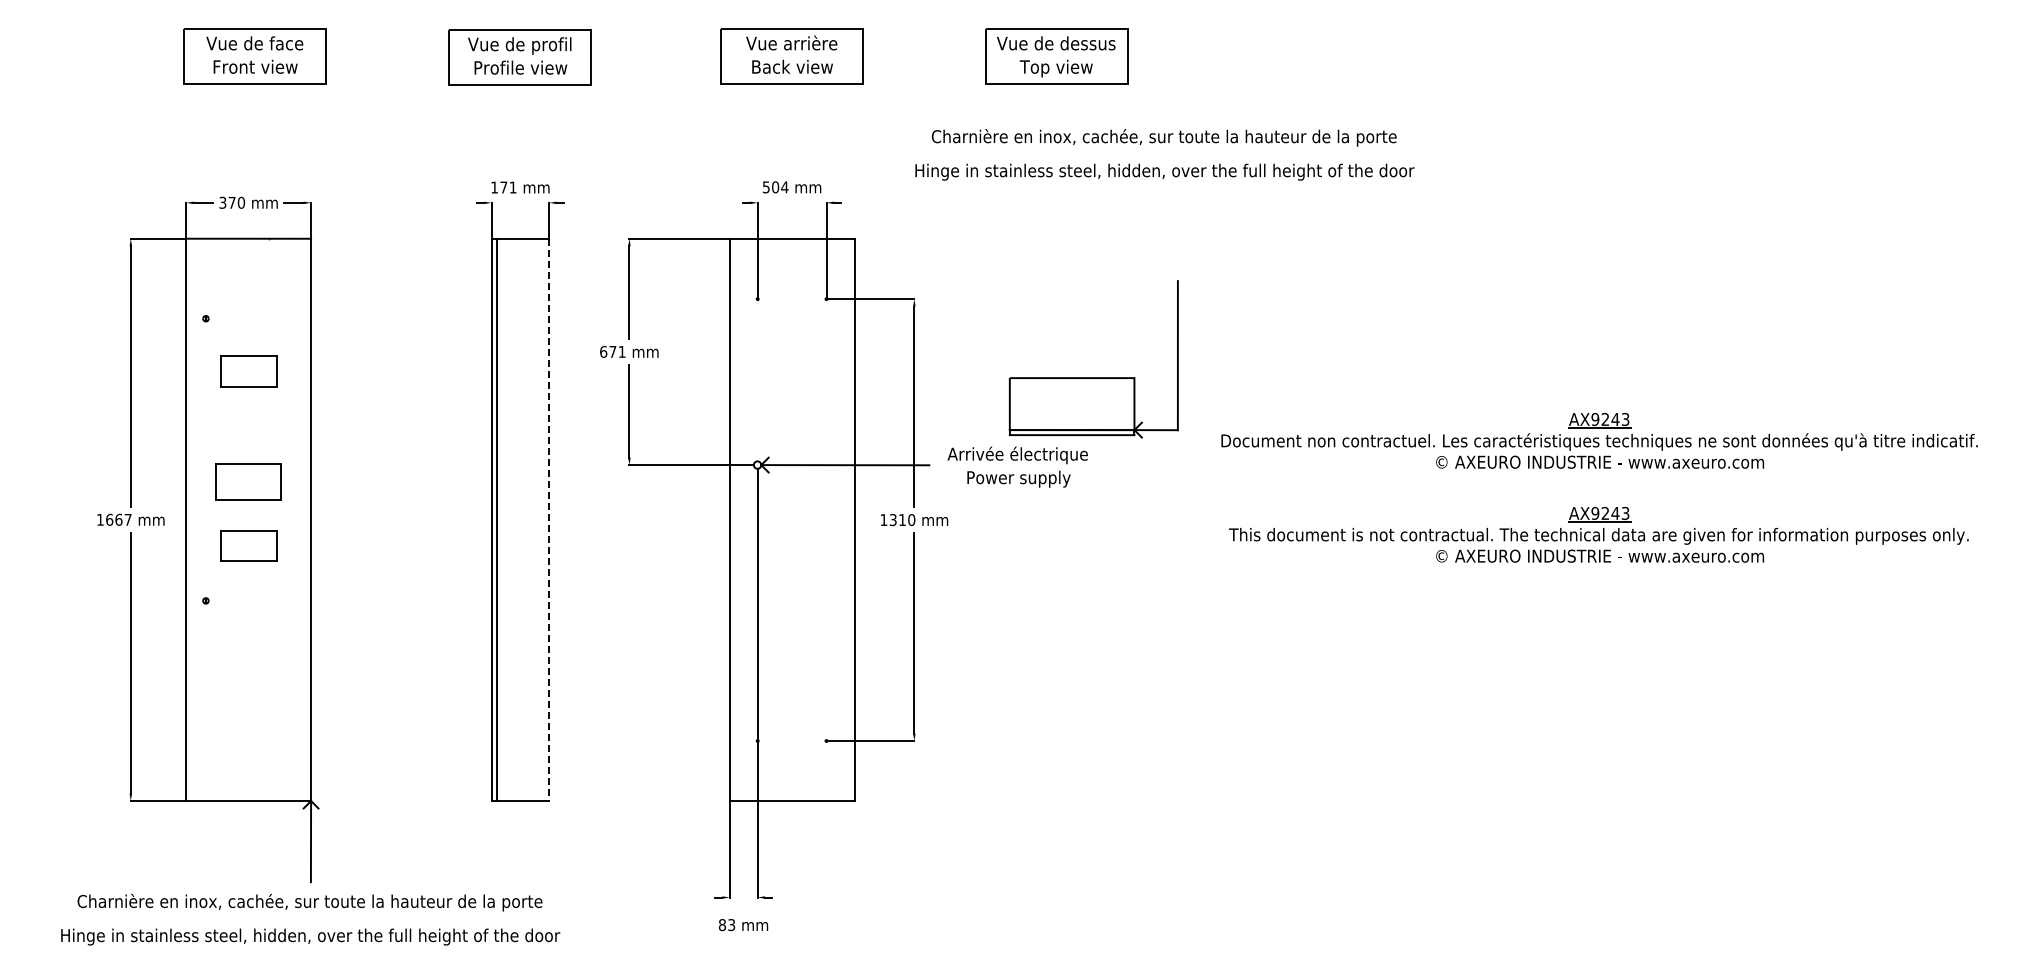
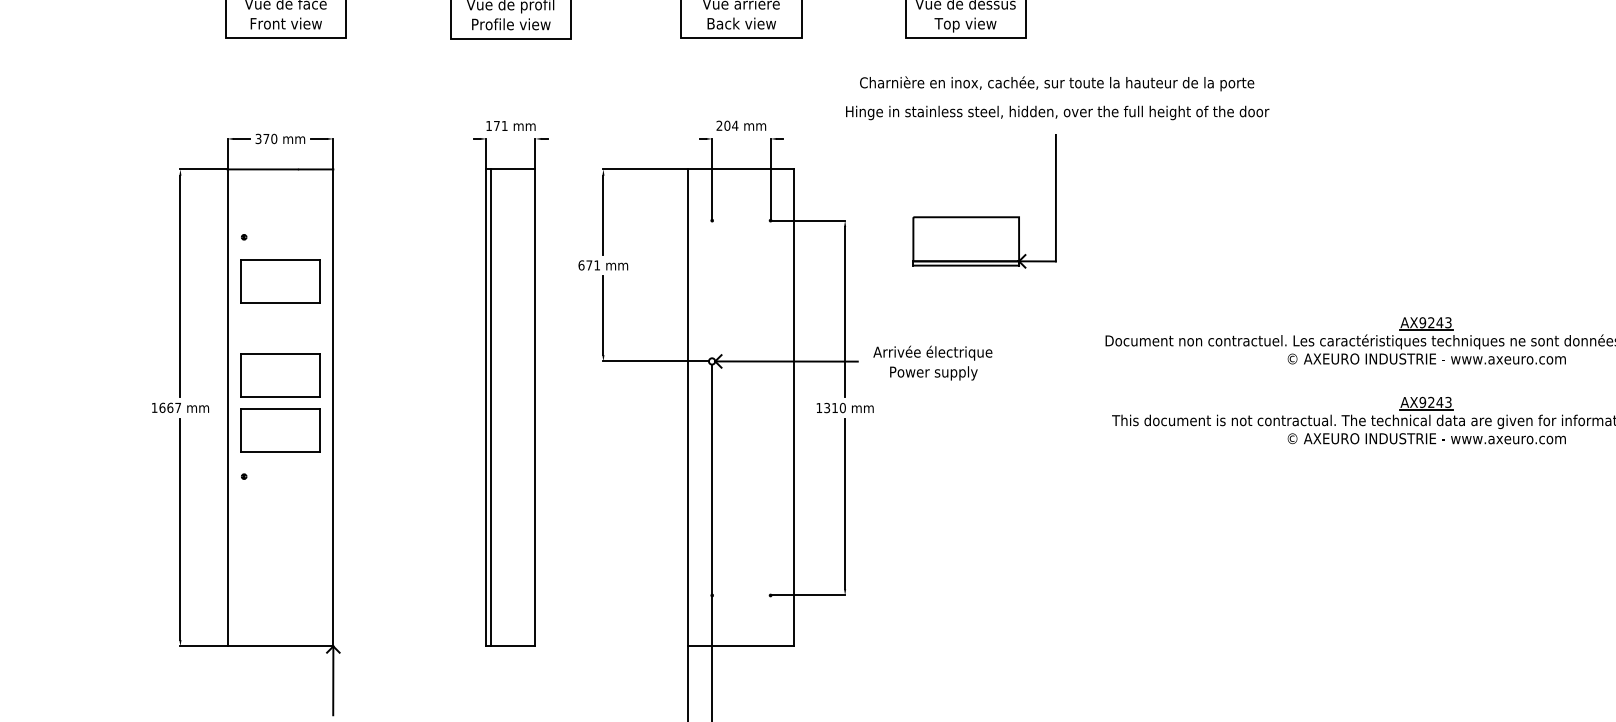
text: (765, 187) -> (718, 125), 504 -> 204
part: (248, 371) -> (280, 282), size x1.67
part: (1093, 377) -> (984, 216), moved
part: (248, 481) -> (280, 375), size x1.43
line: (549, 520) -> (535, 408), dashed -> solid
part: (248, 545) -> (280, 429), size x1.67

